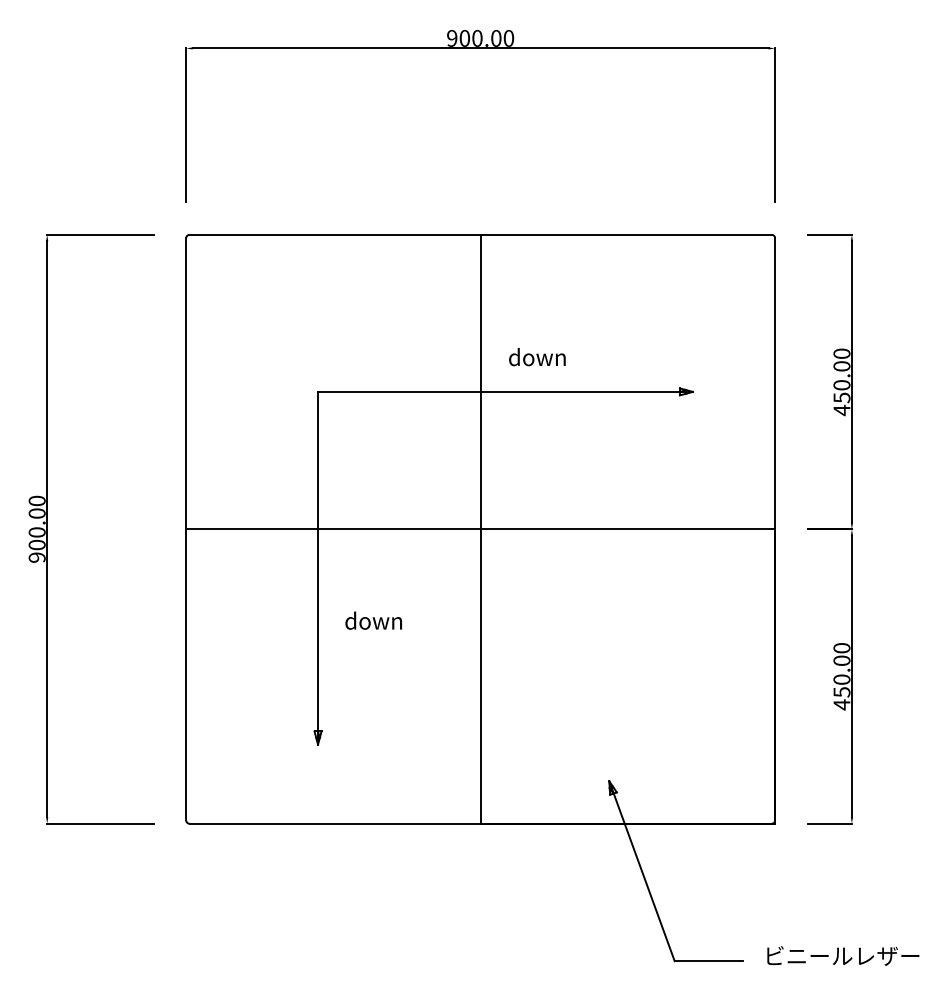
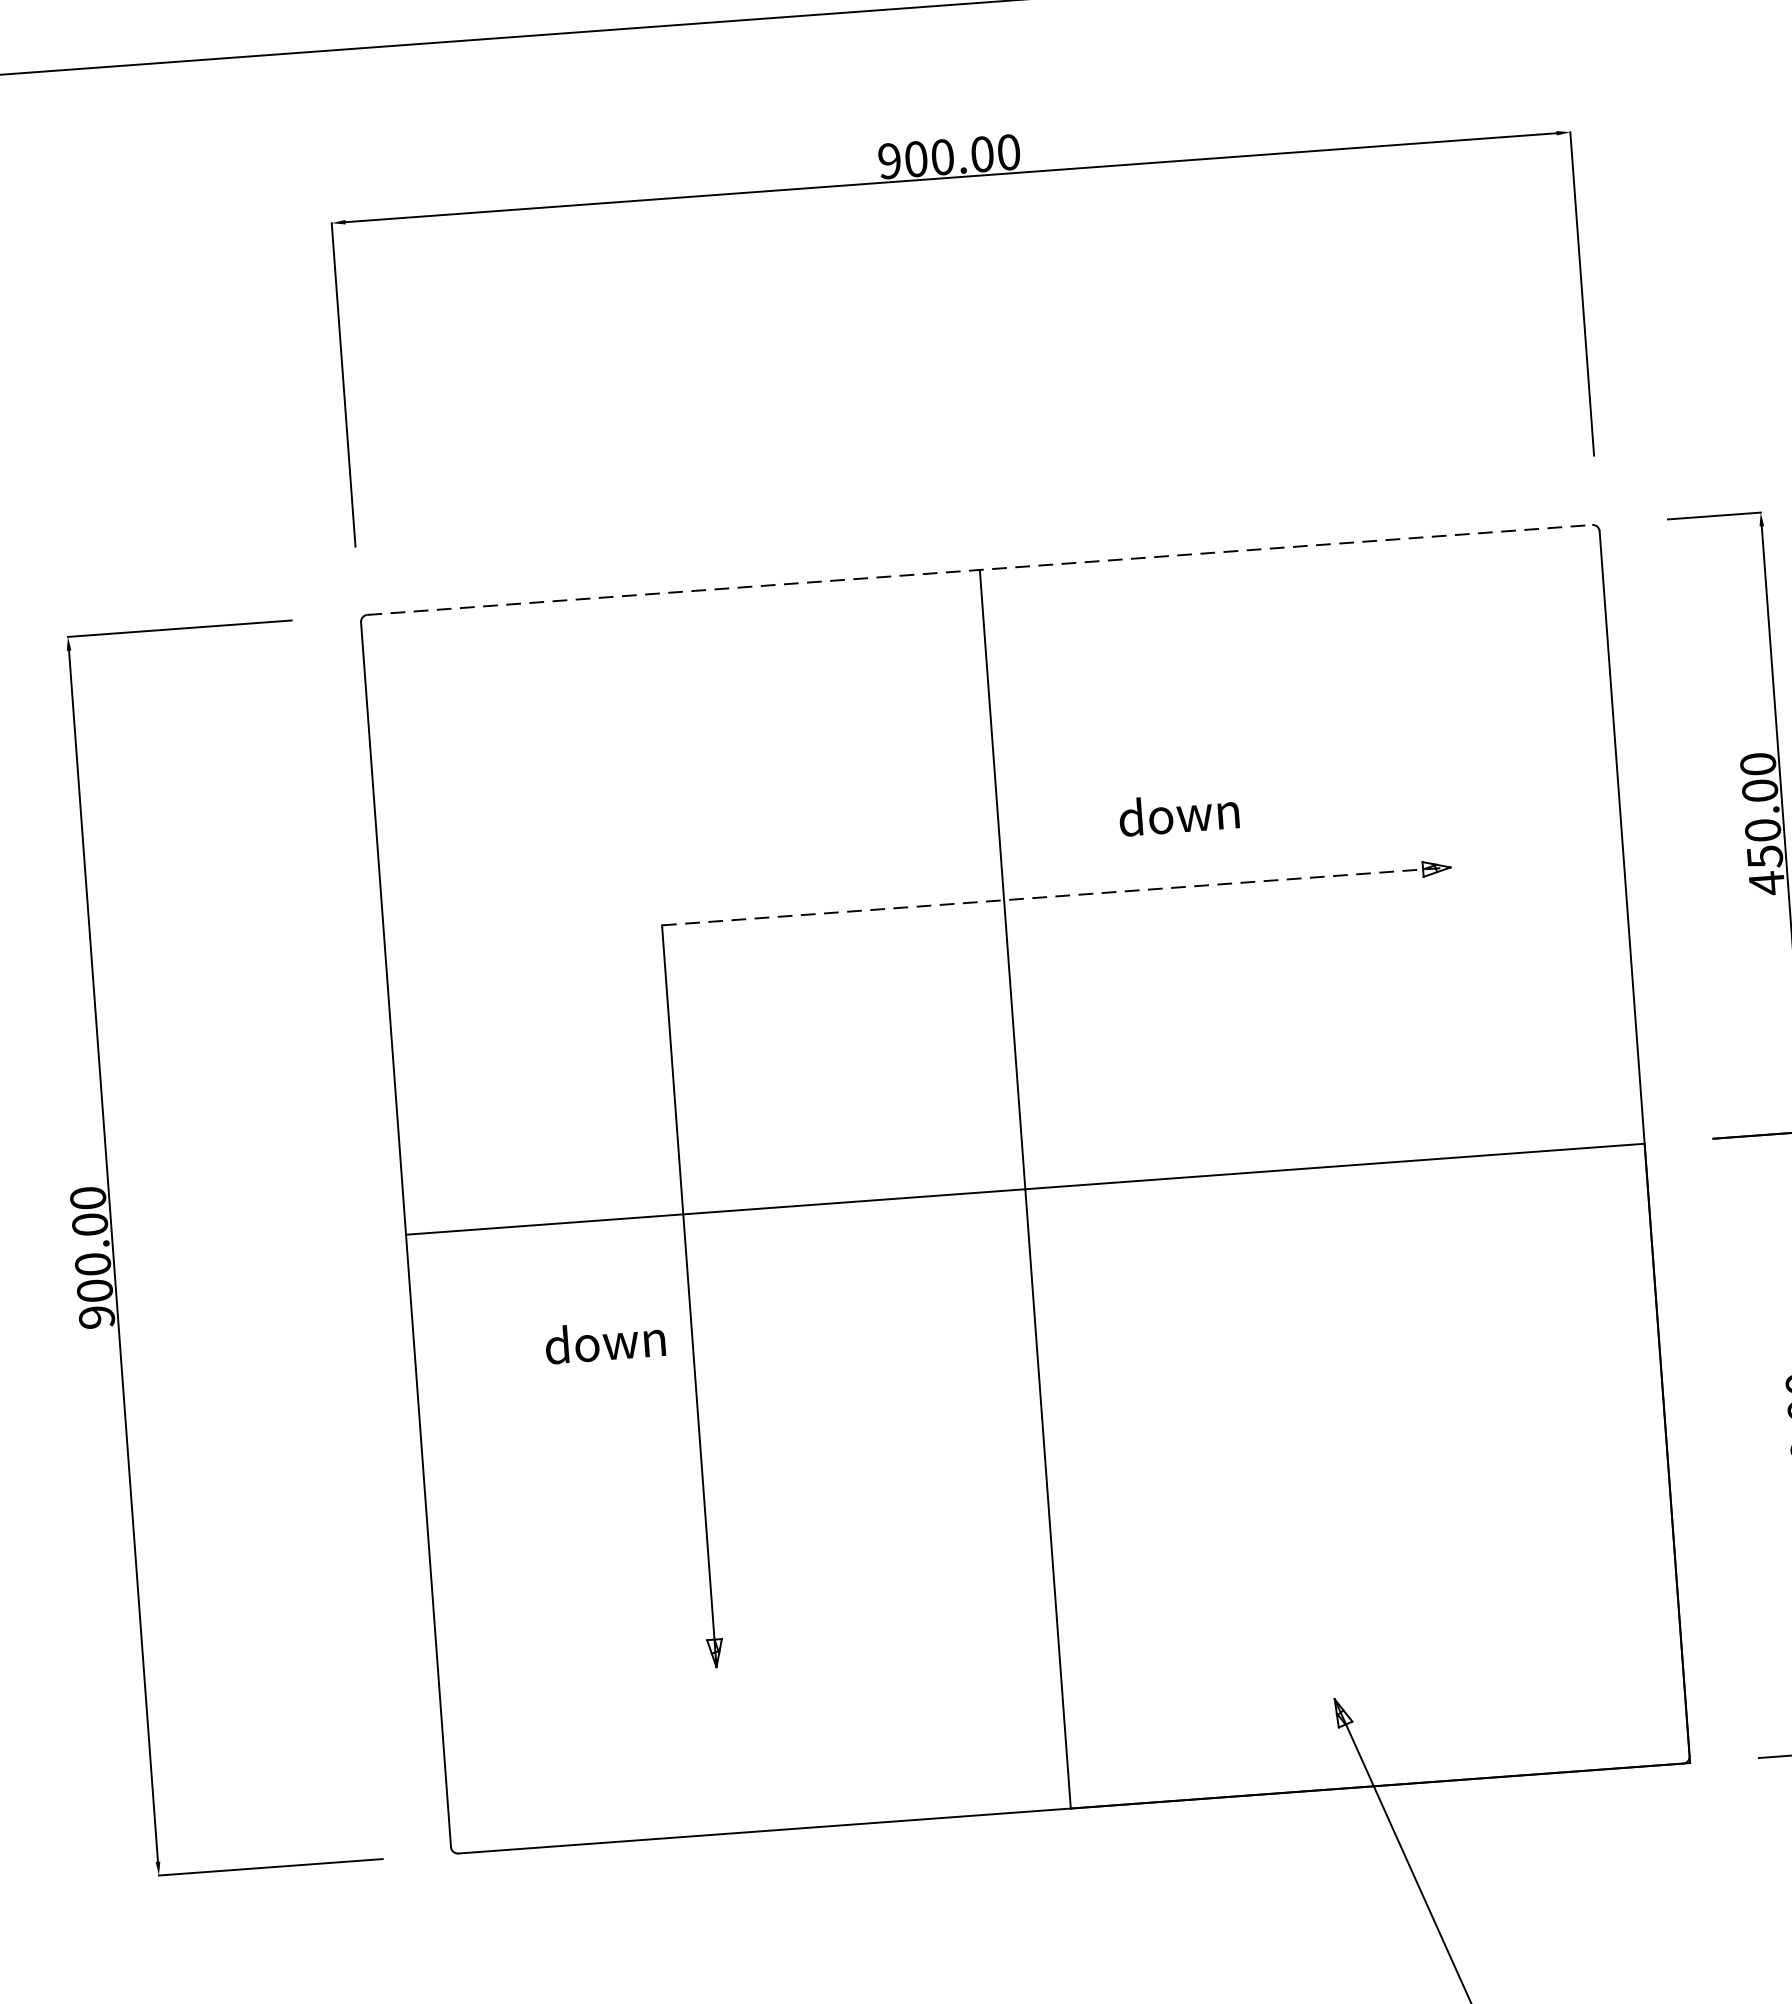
line: (481, 234) -> (981, 568), solid -> dashed
text: (537, 357) -> (1179, 814), moved
line: (505, 391) -> (1056, 895), solid -> dashed
text: (373, 620) -> (604, 1341), moved

